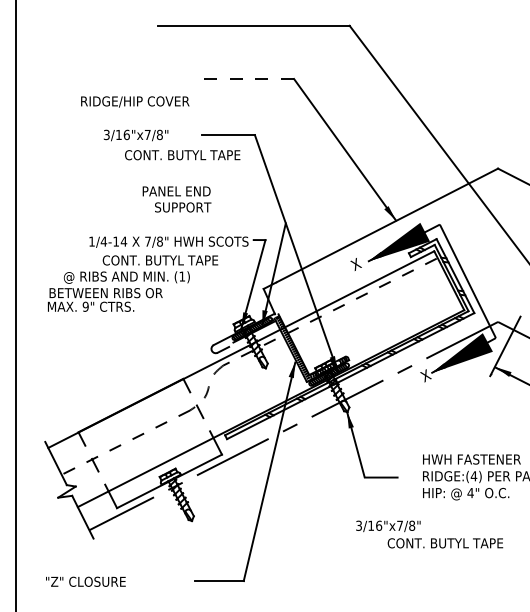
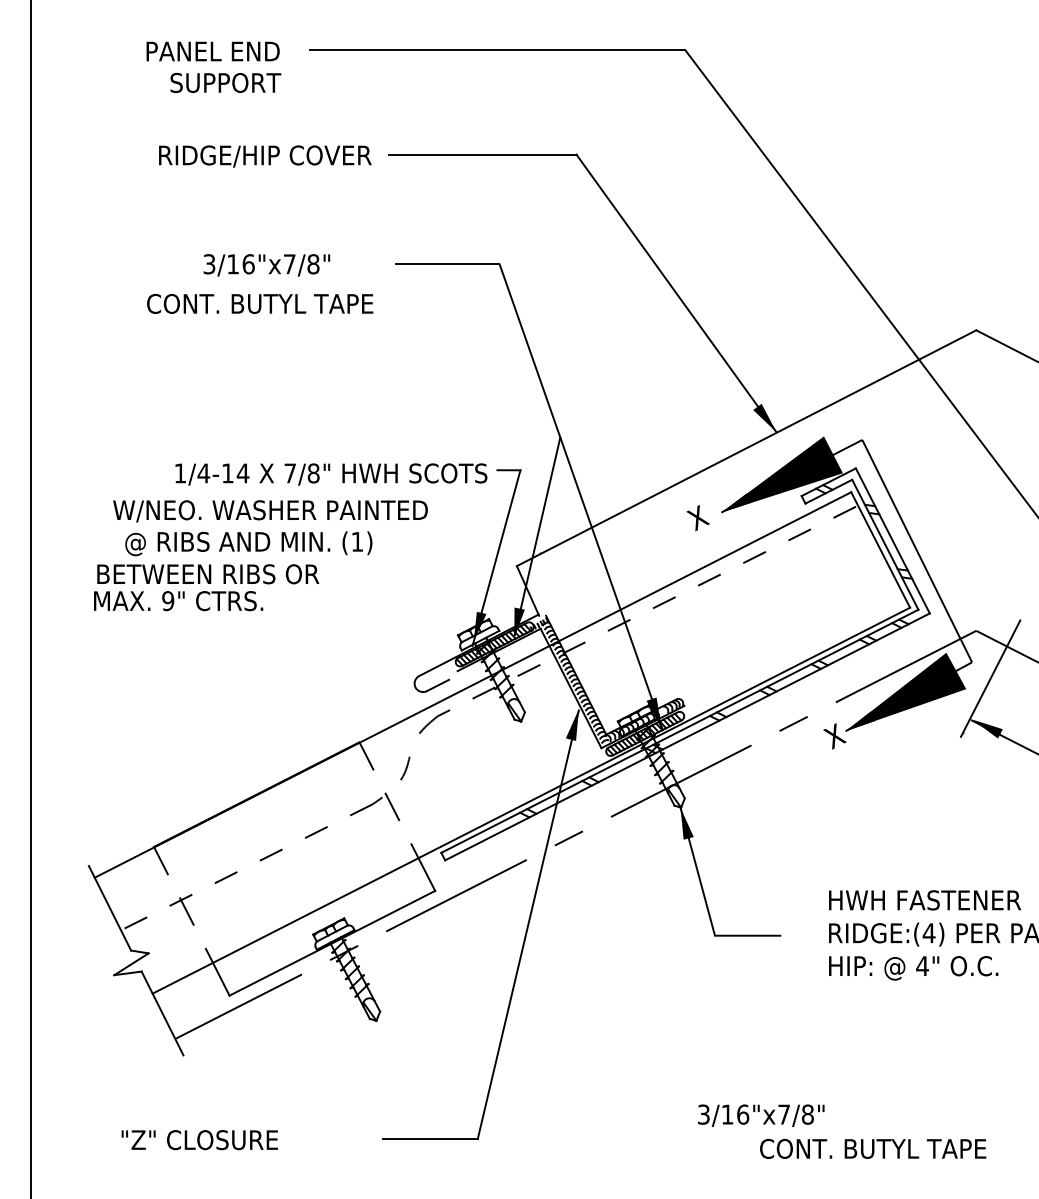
line: (246, 79) -> (483, 155), dashed -> solid
text: (135, 101) -> (265, 155), moved
text: (182, 155) -> (259, 304), moved
text: (176, 199) -> (212, 67), moved
text: (137, 260) -> (269, 510), CONT. BUTYL TAPE -> W/NEO. WASHER PAINTED
text: (429, 534) -> (841, 1131), moved
text: (85, 581) -> (199, 1139), moved

